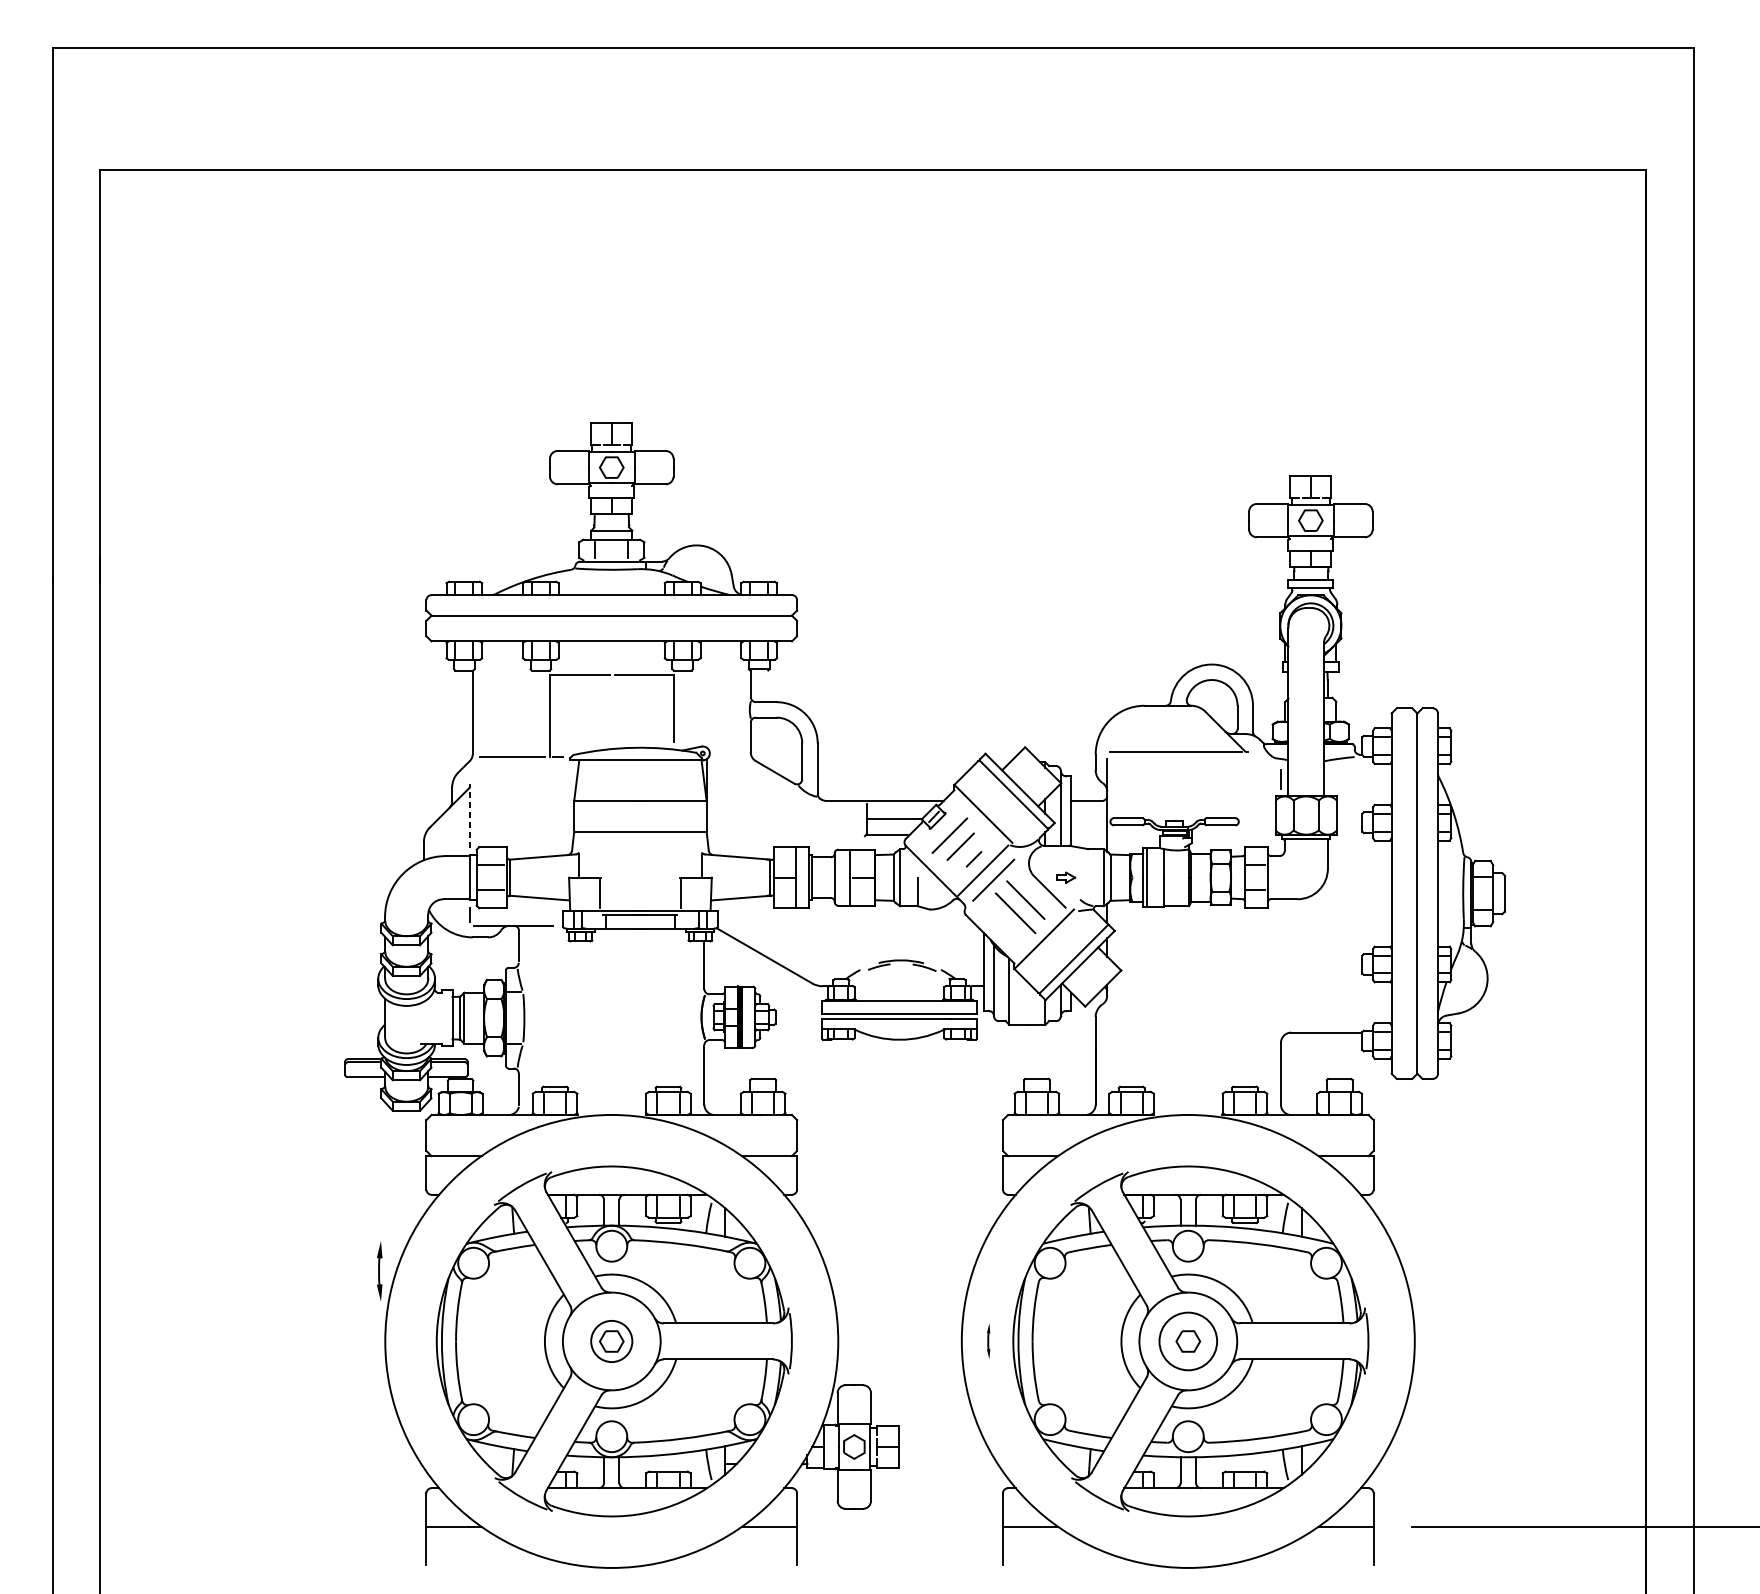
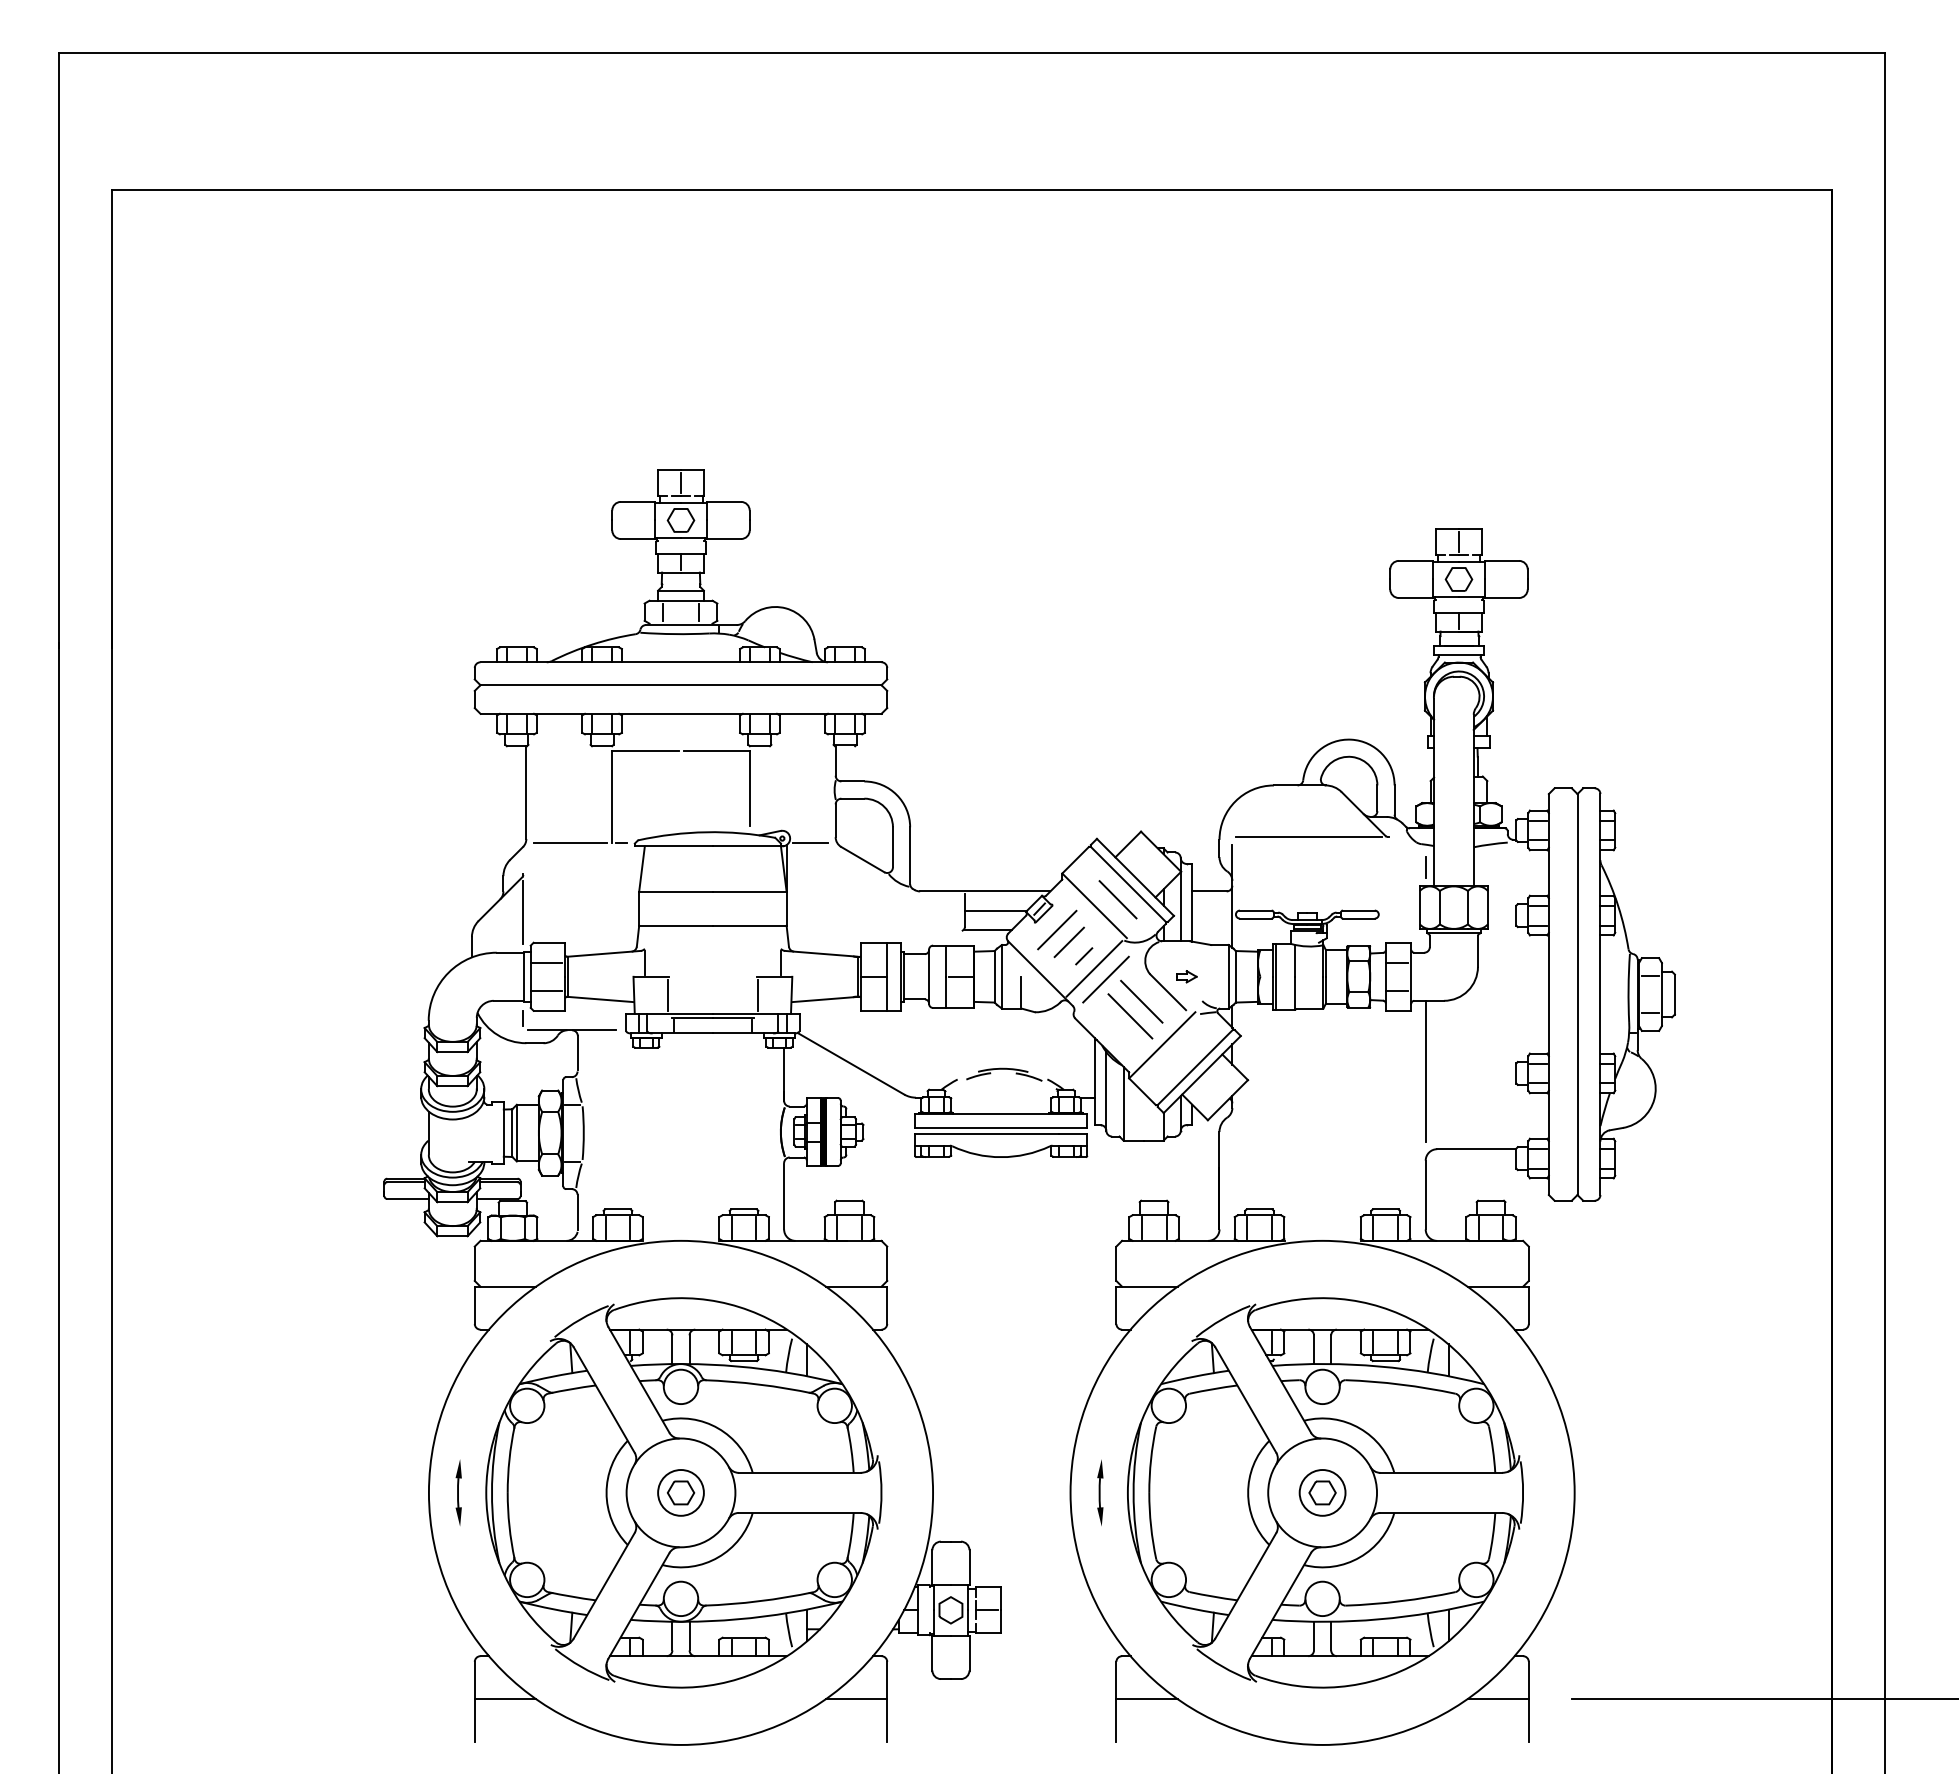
line: (728, 757) -> (810, 842), added
line: (1004, 808) -> (1117, 899), added
line: (470, 819) -> (523, 912), dashed -> solid
line: (1280, 961) -> (1425, 1070), added
part: (379, 1271) -> (458, 1492), moved
part: (988, 1341) -> (1100, 1492), size x1.67
circle: (1188, 1341) -> (1322, 1492), size x0.71

